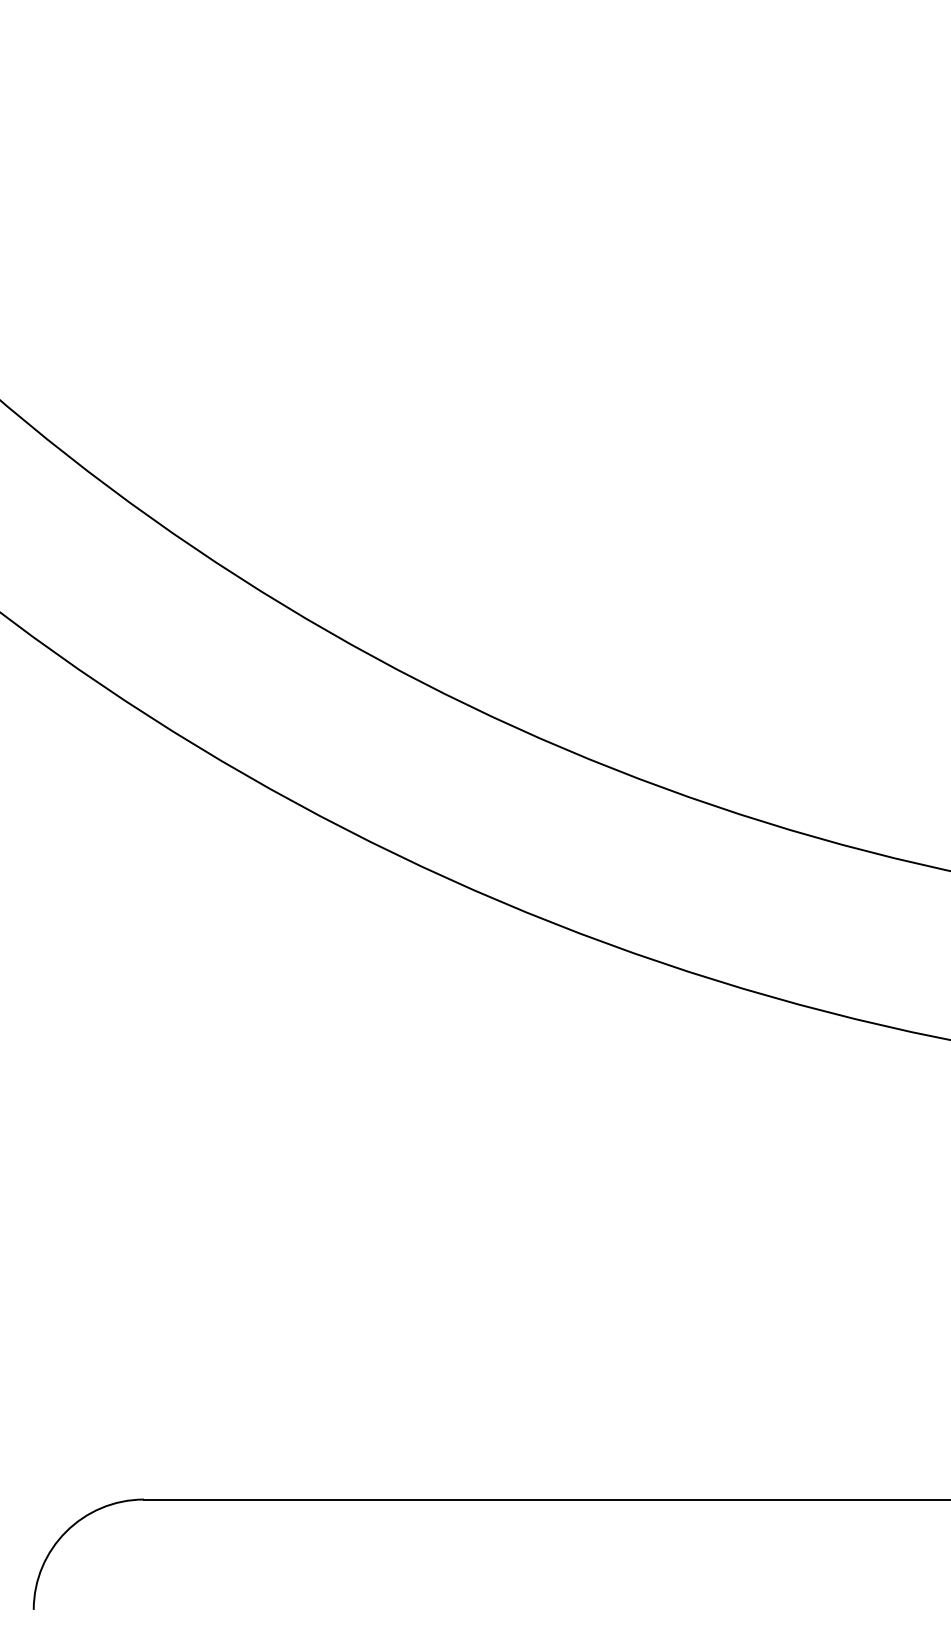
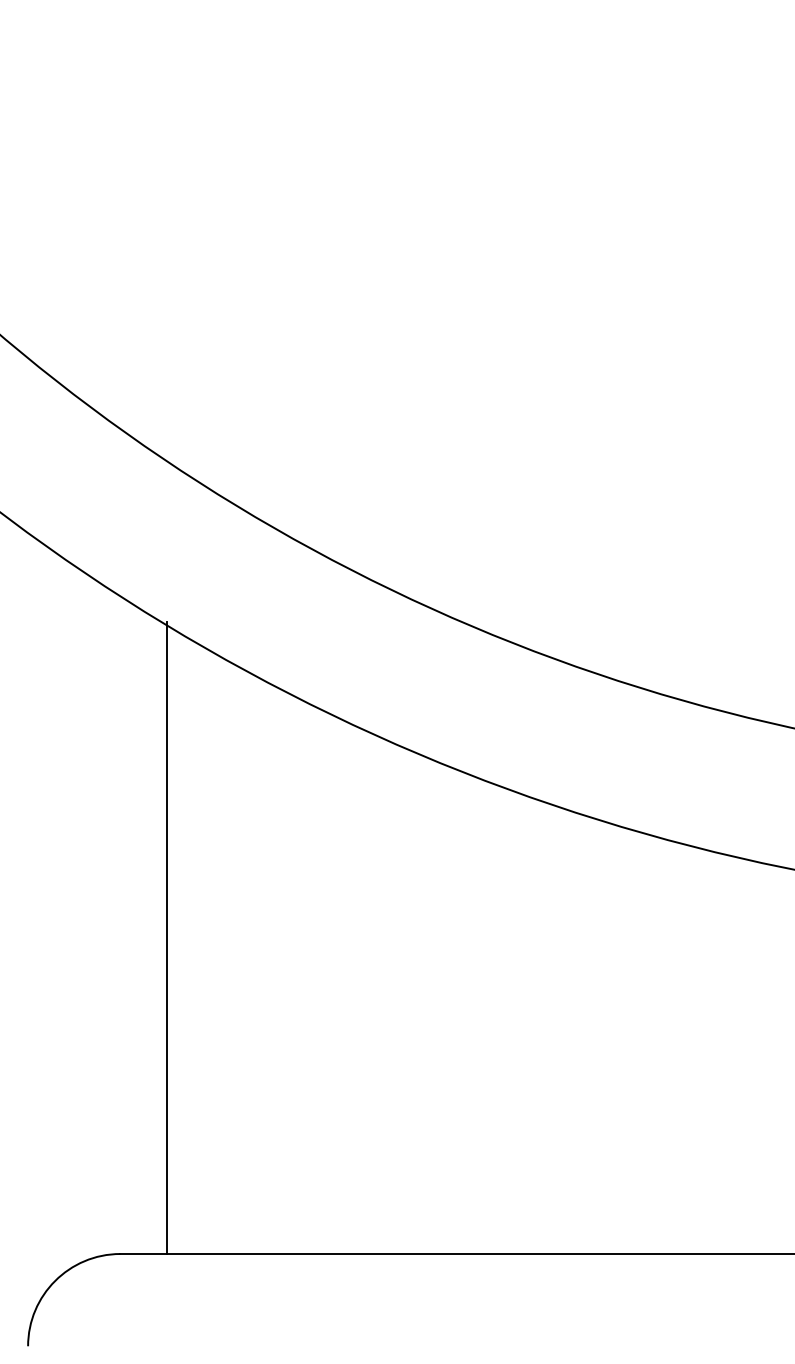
line: (199, 1121) -> (166, 937), added

